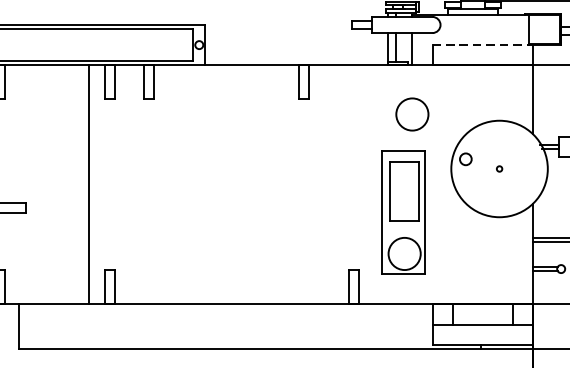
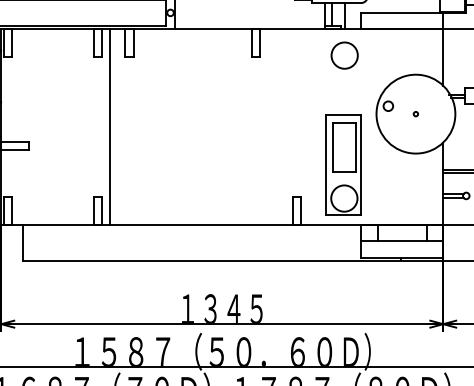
line: (483, 44) -> (402, 12), dashed -> solid
circle: (412, 114) -> (344, 55), moved
line: (89, 184) -> (109, 126), moved
part: (403, 212) -> (343, 164), moved

